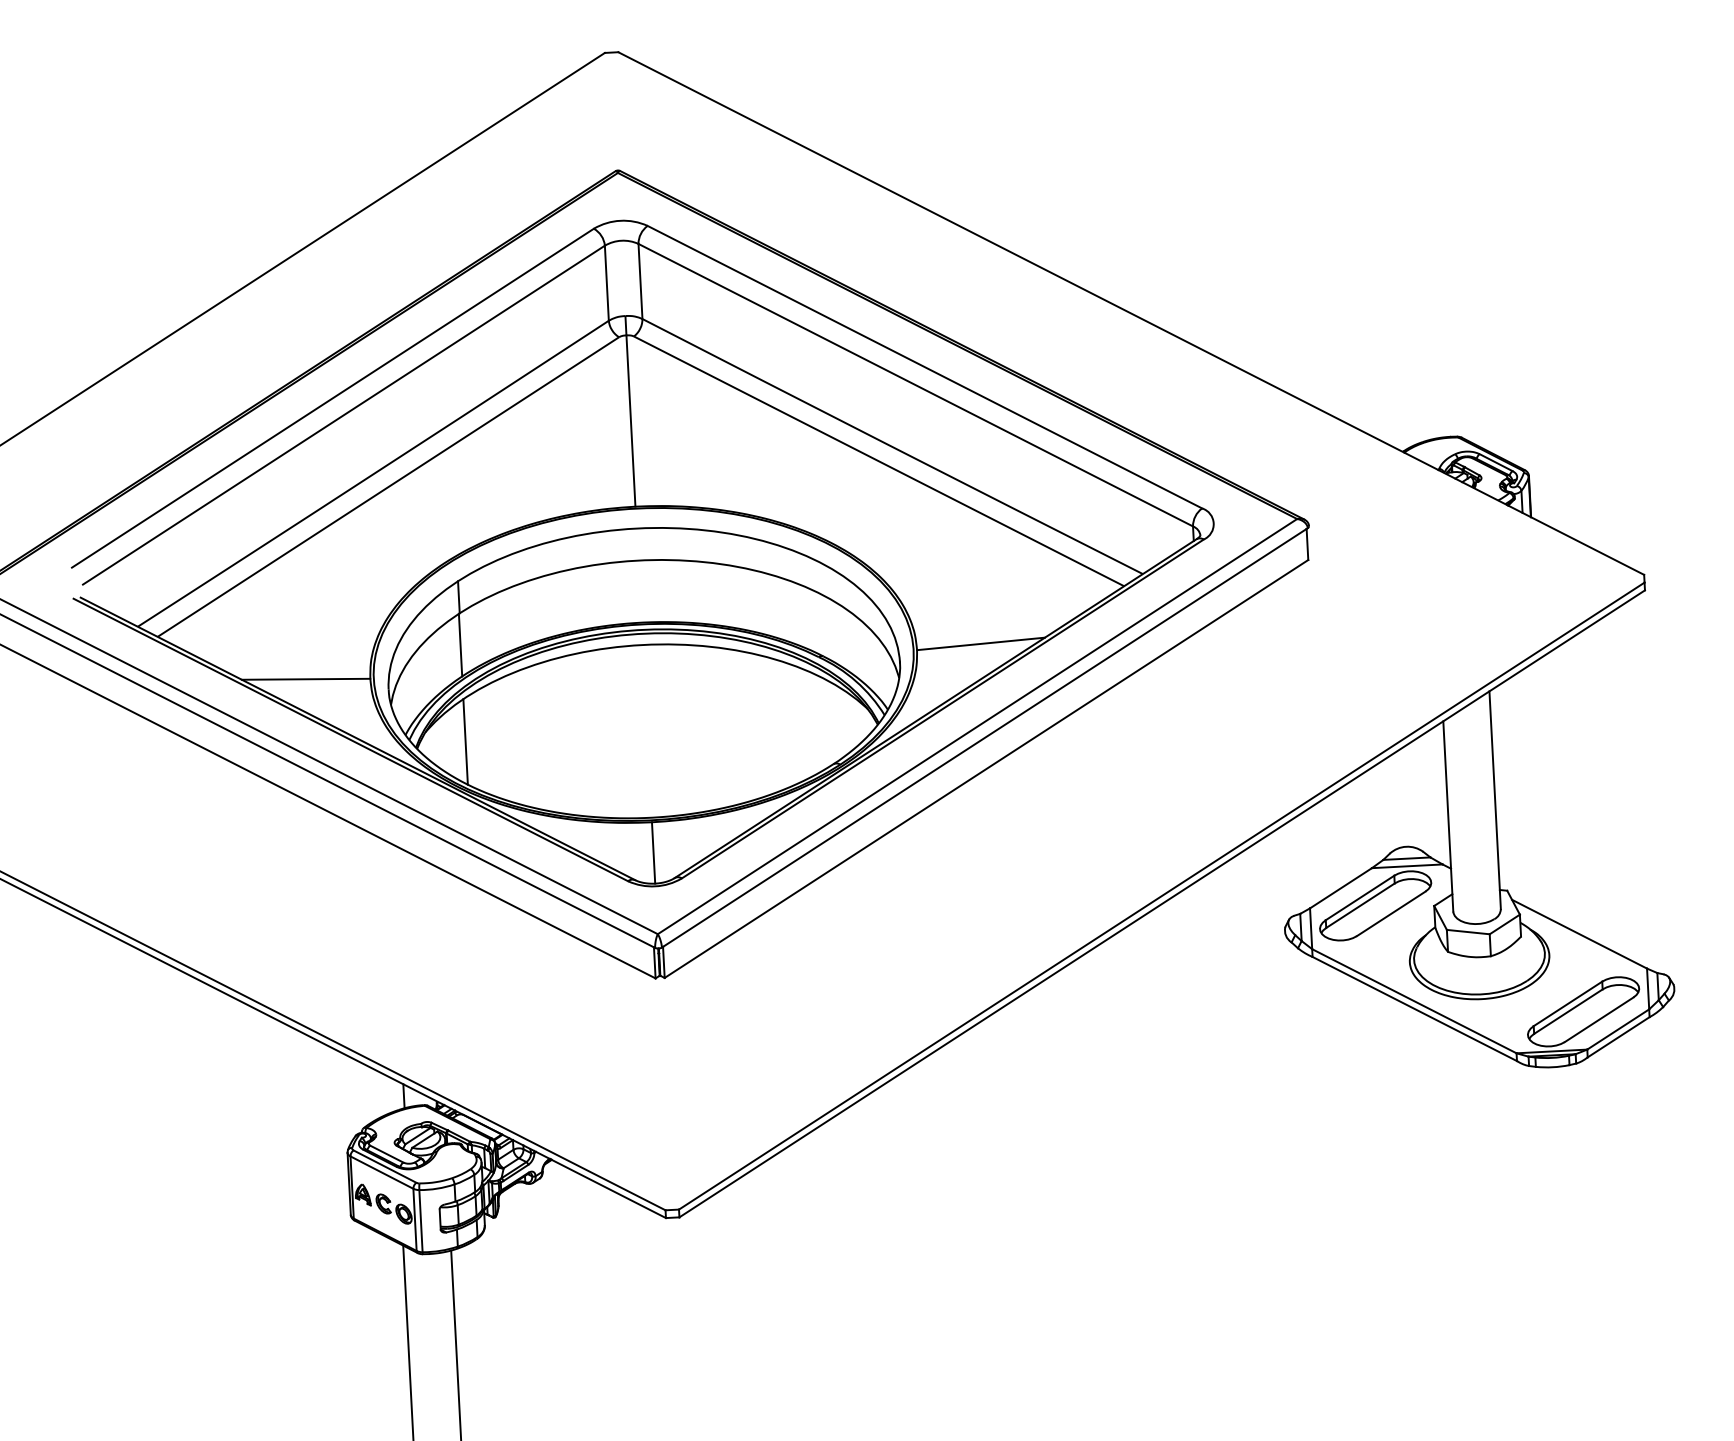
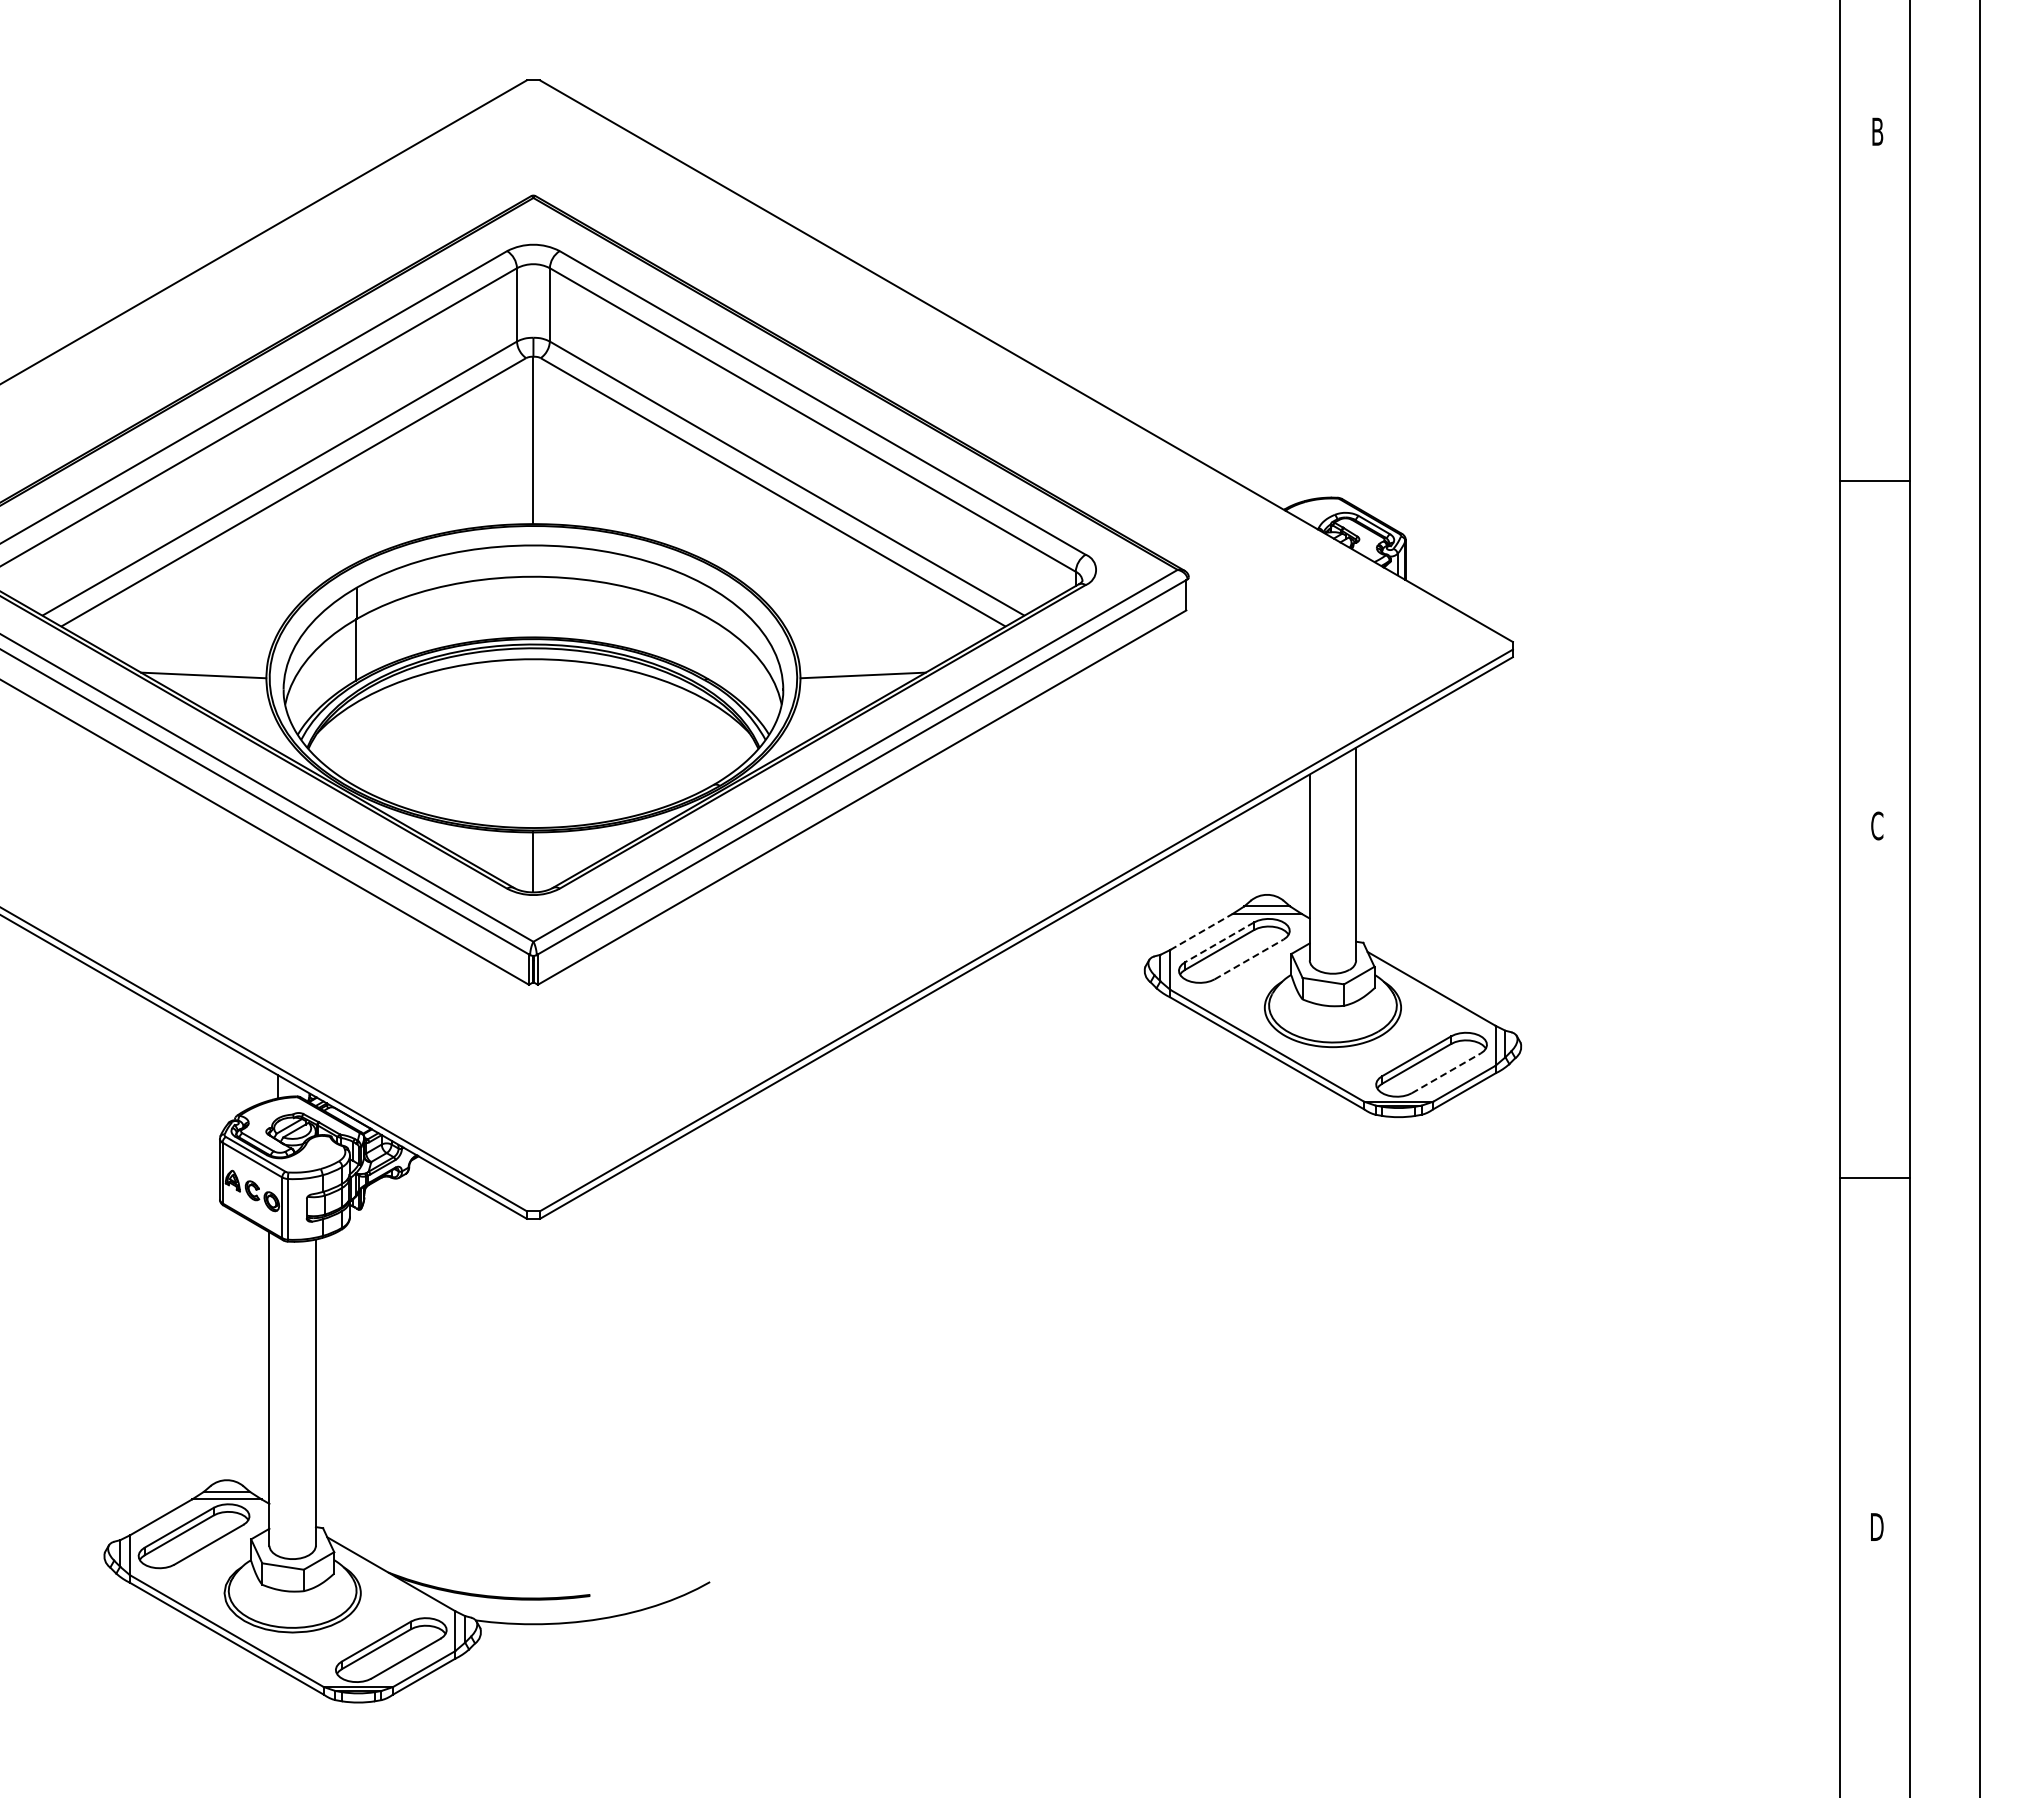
line: (465, 741) -> (355, 744), removed
line: (1340, 887) -> (1201, 931), solid -> dashed
line: (1359, 898) -> (1219, 942), solid -> dashed
line: (1391, 913) -> (1249, 959), solid -> dashed
line: (1599, 1019) -> (1446, 1073), solid -> dashed

